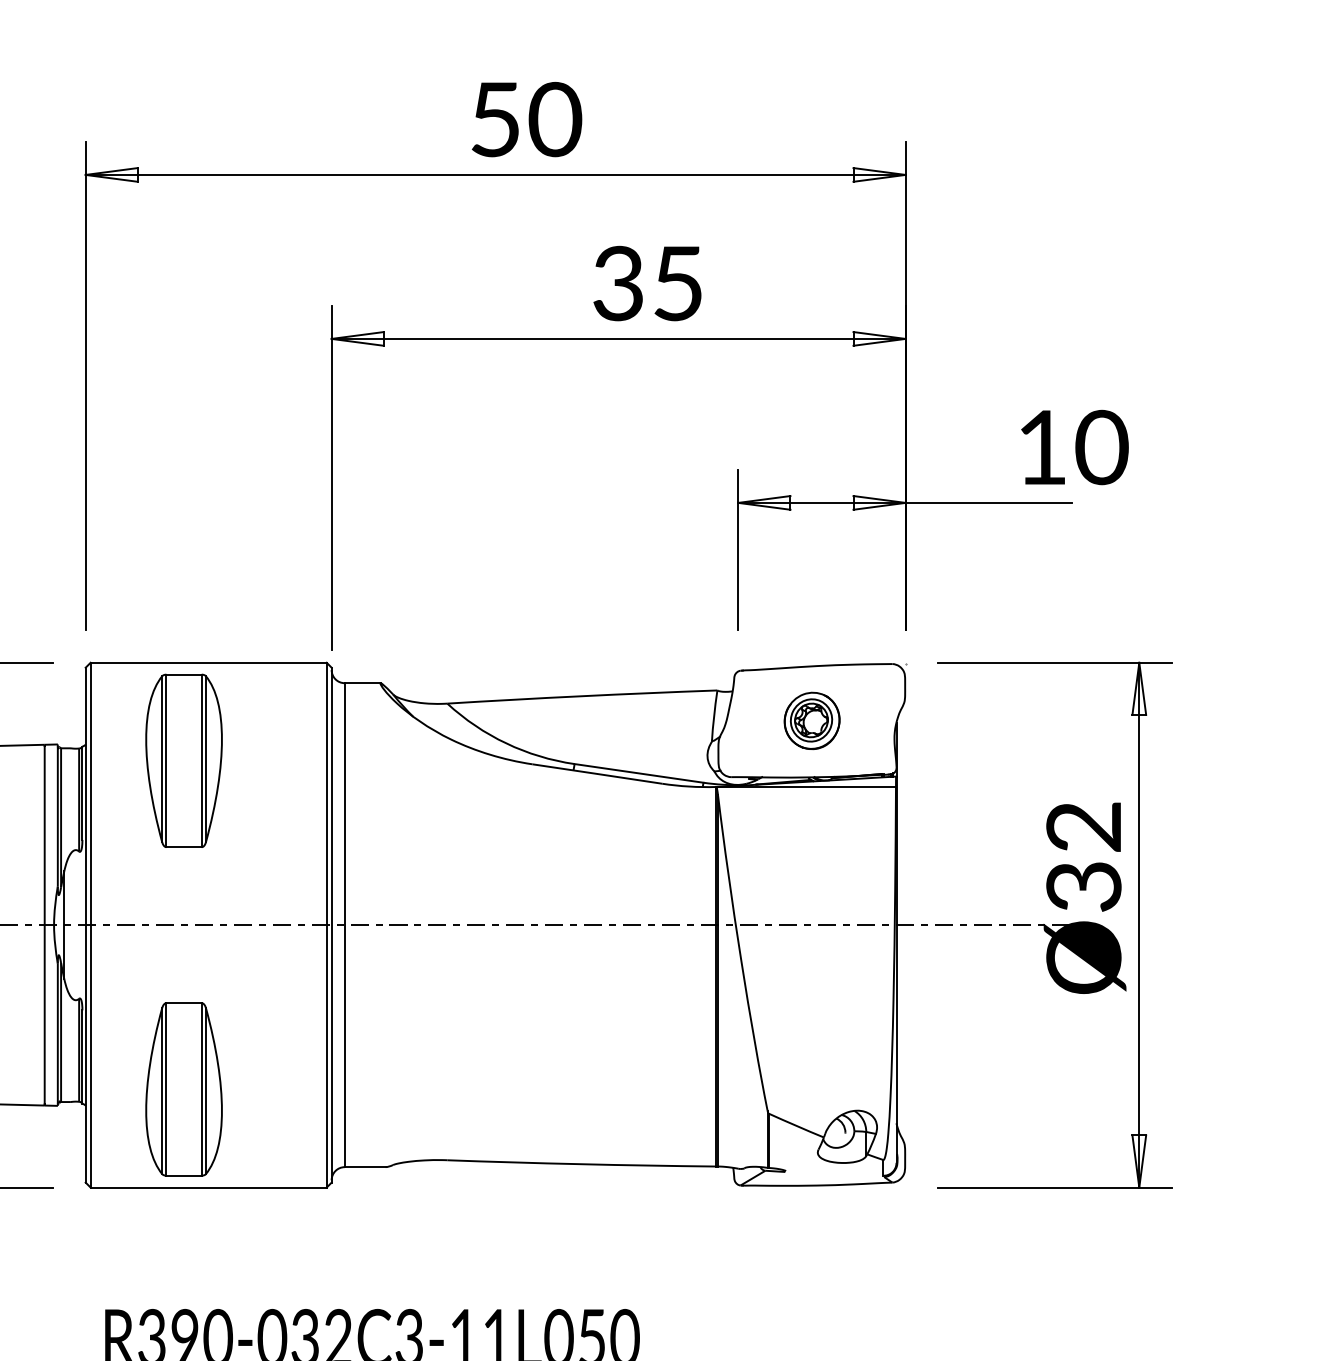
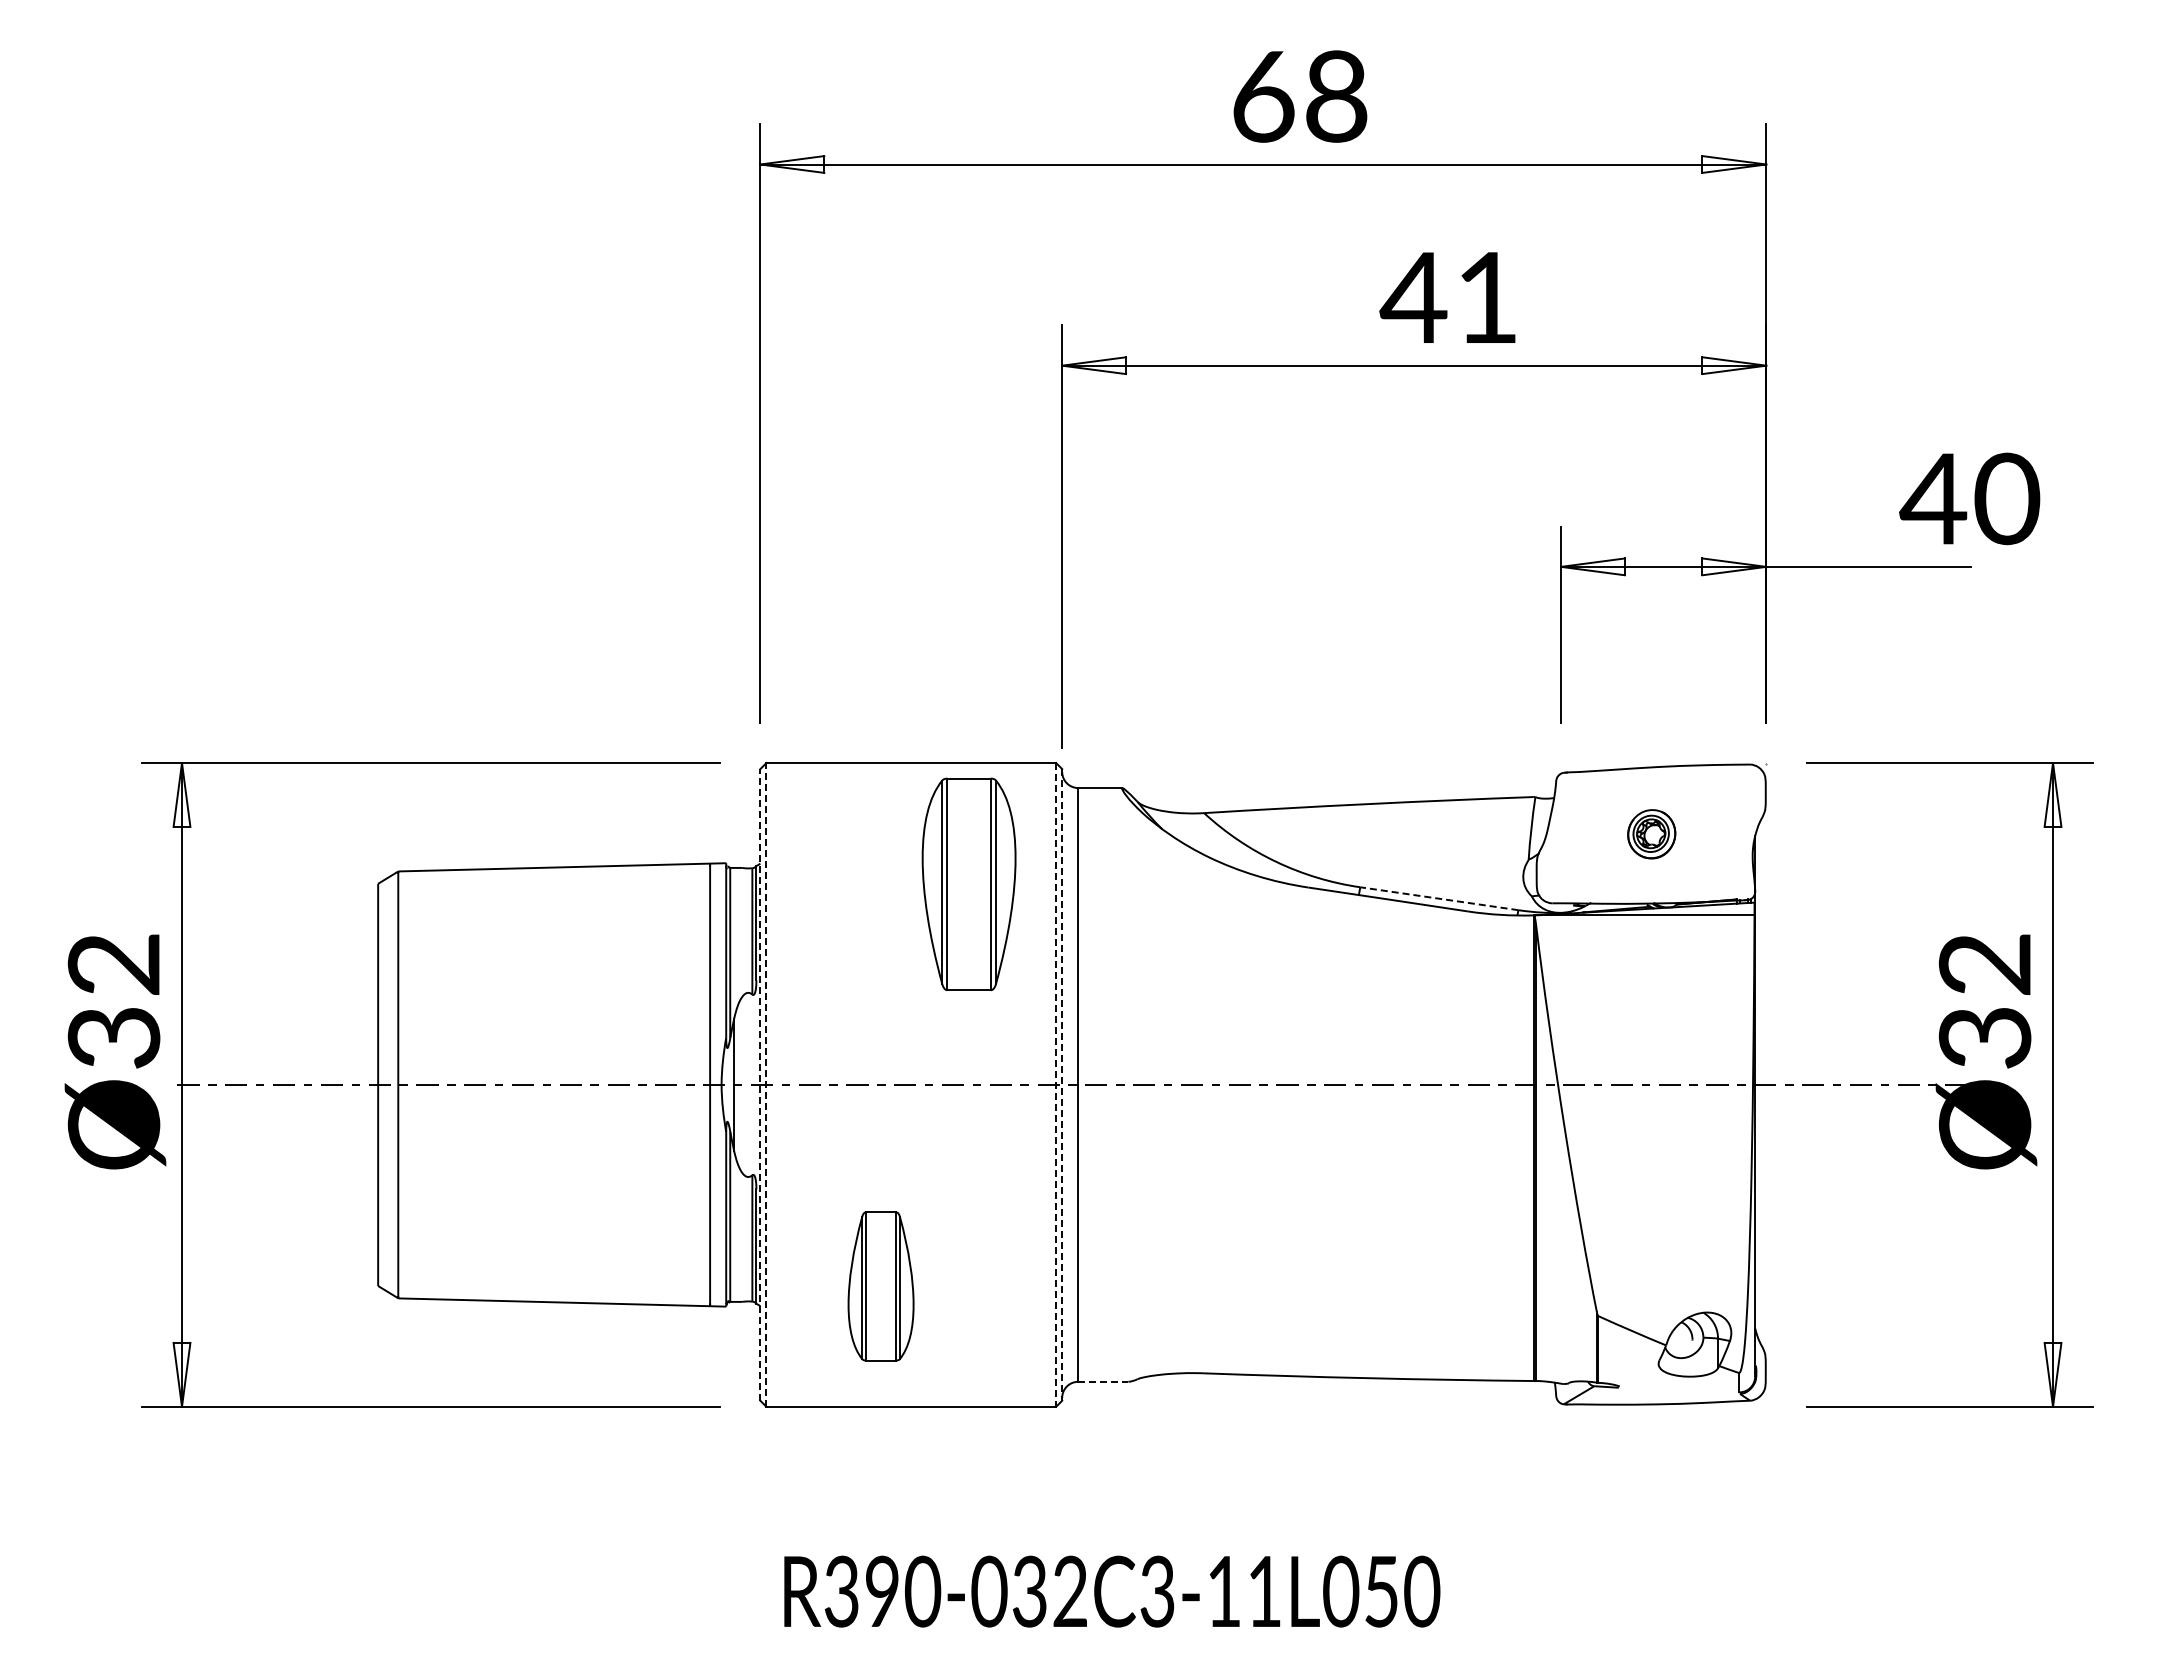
text: (526, 119) -> (1301, 96), 50 -> 68
text: (645, 283) -> (1447, 297), 35 -> 41
text: (1041, 447) -> (1933, 498), 10 -> 40
part: (812, 720) -> (1651, 833), size x0.7
part: (183, 760) -> (968, 884), moved
line: (639, 773) -> (1439, 898), solid -> dashed
line: (85, 924) -> (760, 1084), solid -> dashed
line: (90, 924) -> (766, 1084), solid -> dashed
line: (327, 924) -> (1056, 1084), solid -> dashed
line: (331, 924) -> (1062, 1084), solid -> dashed
part: (183, 1089) -> (880, 1286), size x0.7
line: (365, 1166) -> (1103, 1381), solid -> dashed

